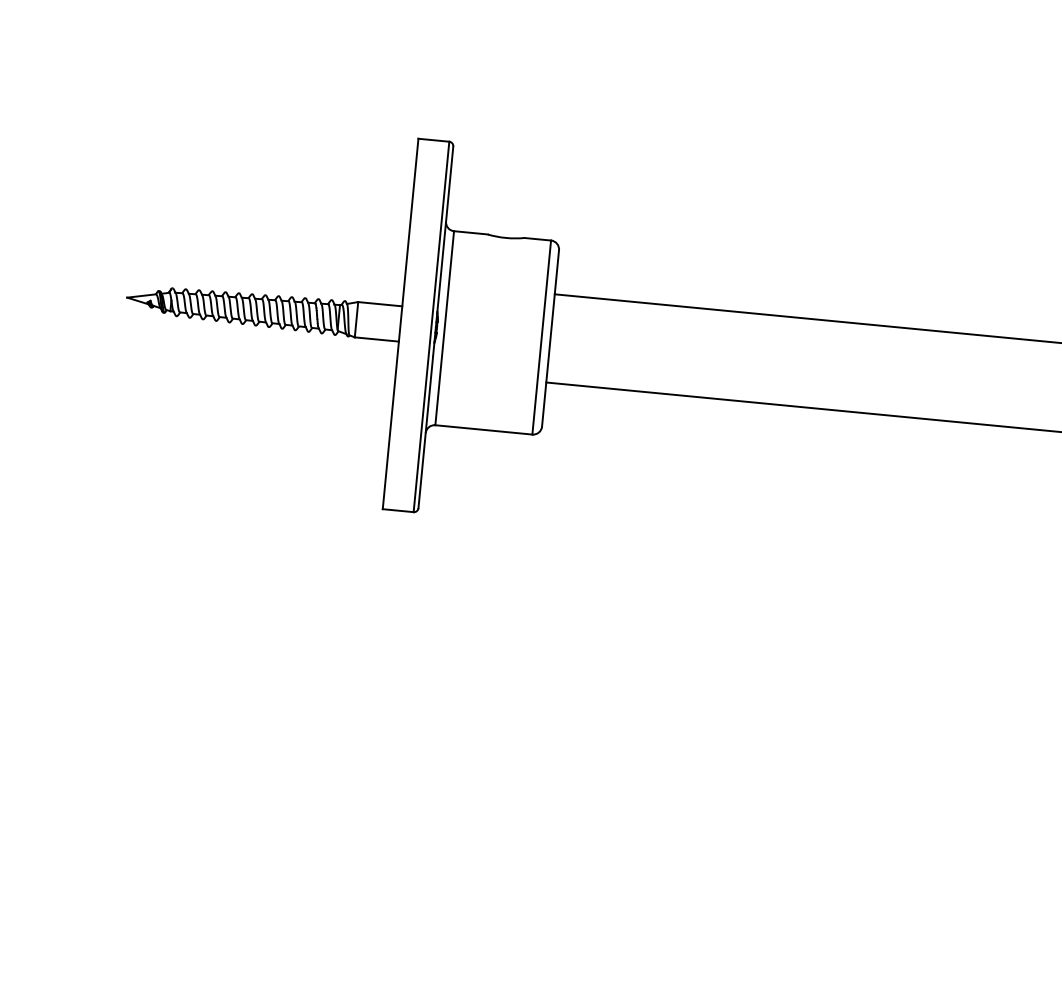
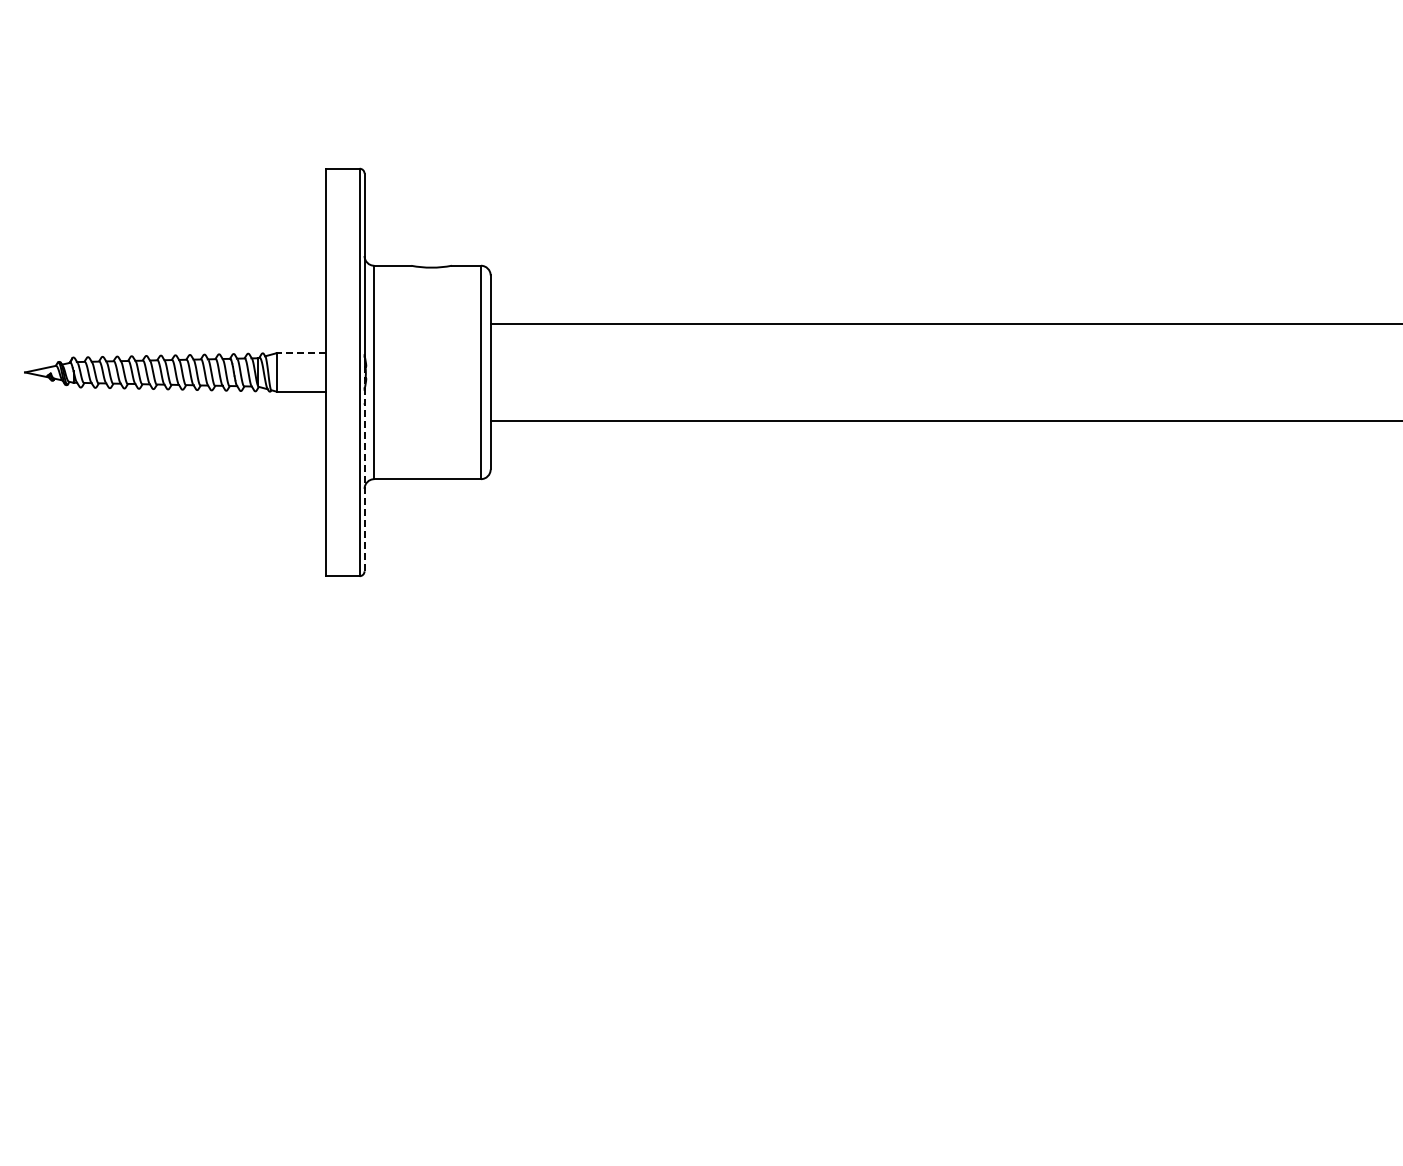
line: (380, 304) -> (301, 353), solid -> dashed
line: (427, 417) -> (364, 471), solid -> dashed

